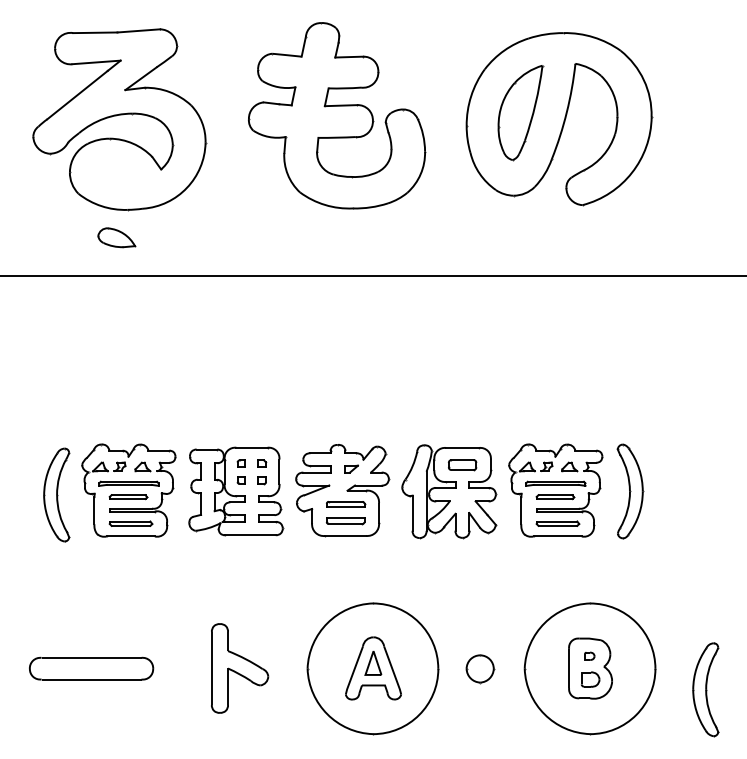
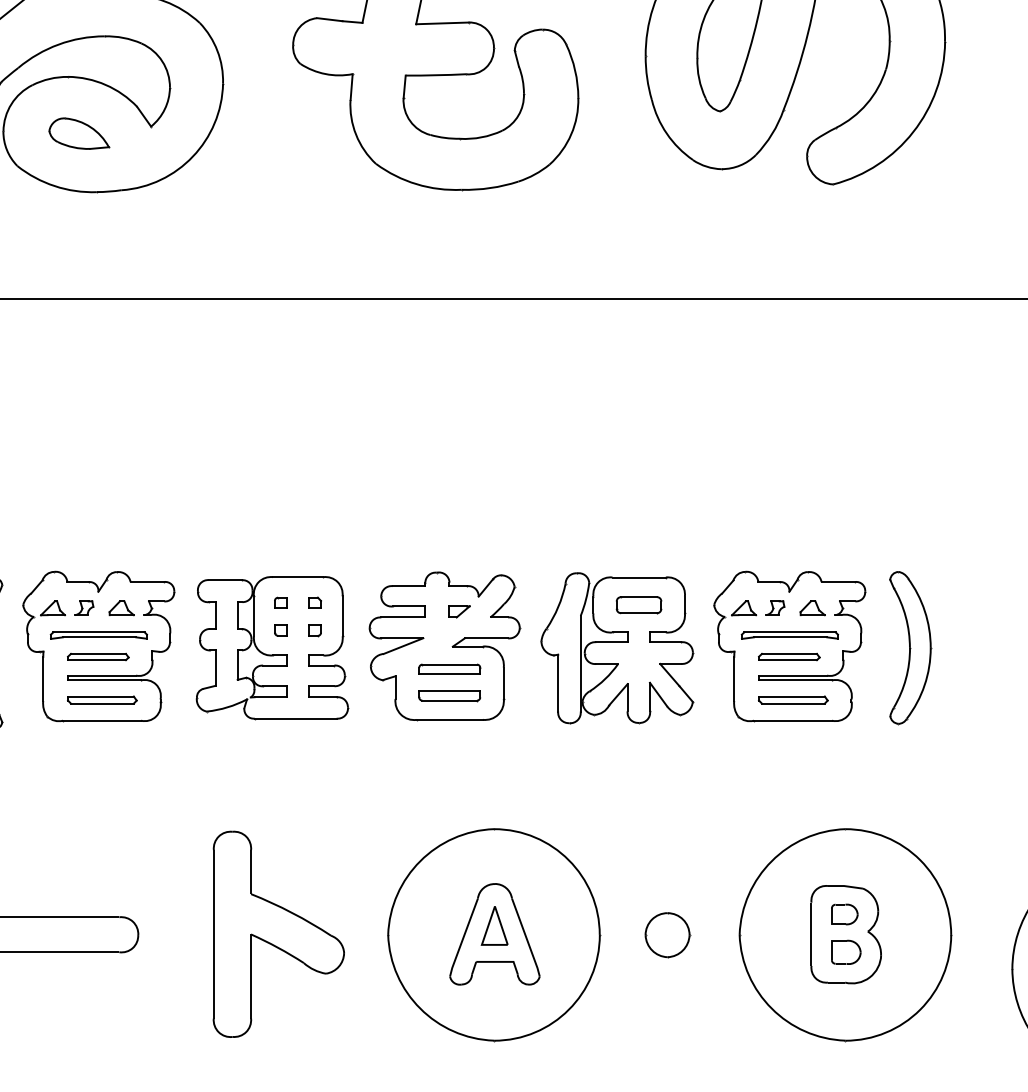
part: (116, 237) -> (78, 133), moved
part: (589, 656) -> (844, 915), size x1.67
part: (239, 668) -> (277, 934), size x1.43

